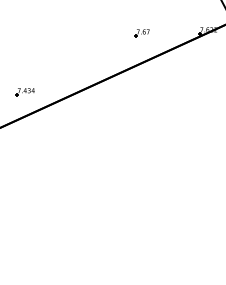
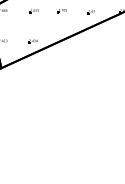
part: (26, 31) -> (33, 11), added
part: (82, 31) -> (61, 11), added

